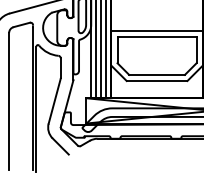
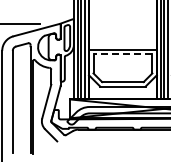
line: (156, 37) -> (122, 54), solid -> dashed

